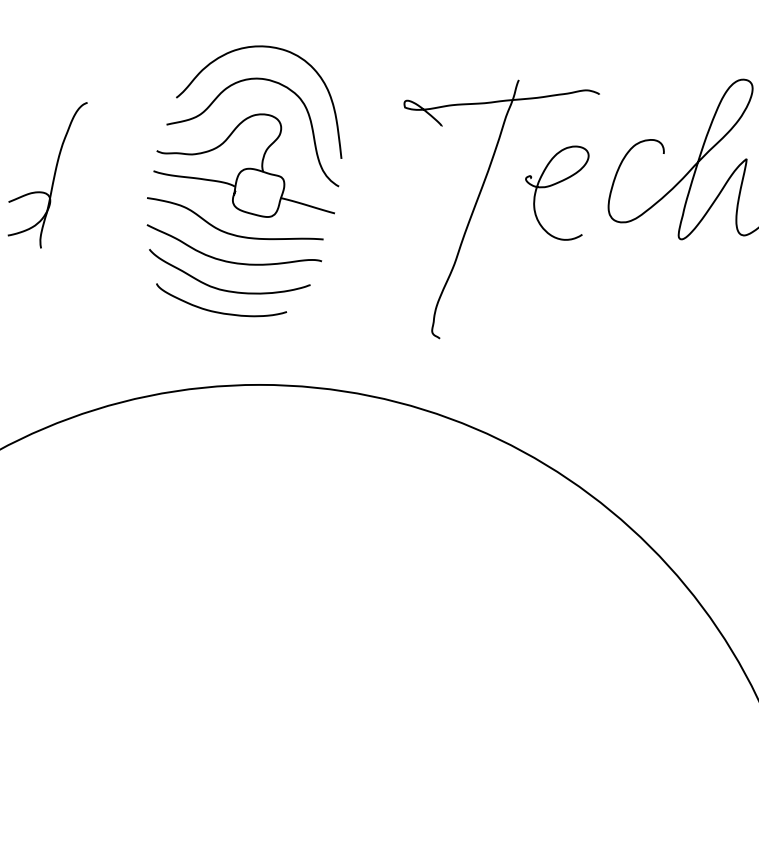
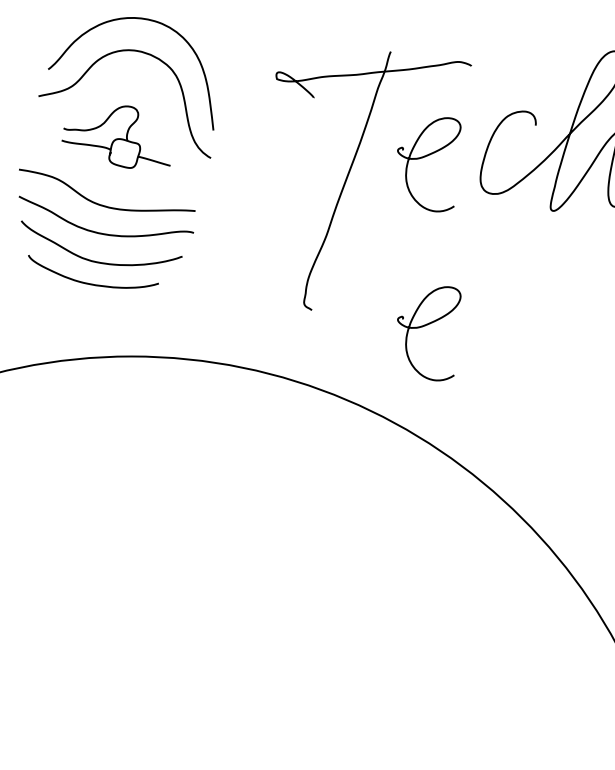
part: (243, 165) -> (115, 137), size x0.6
curve: (554, 354) -> (426, 326), added

